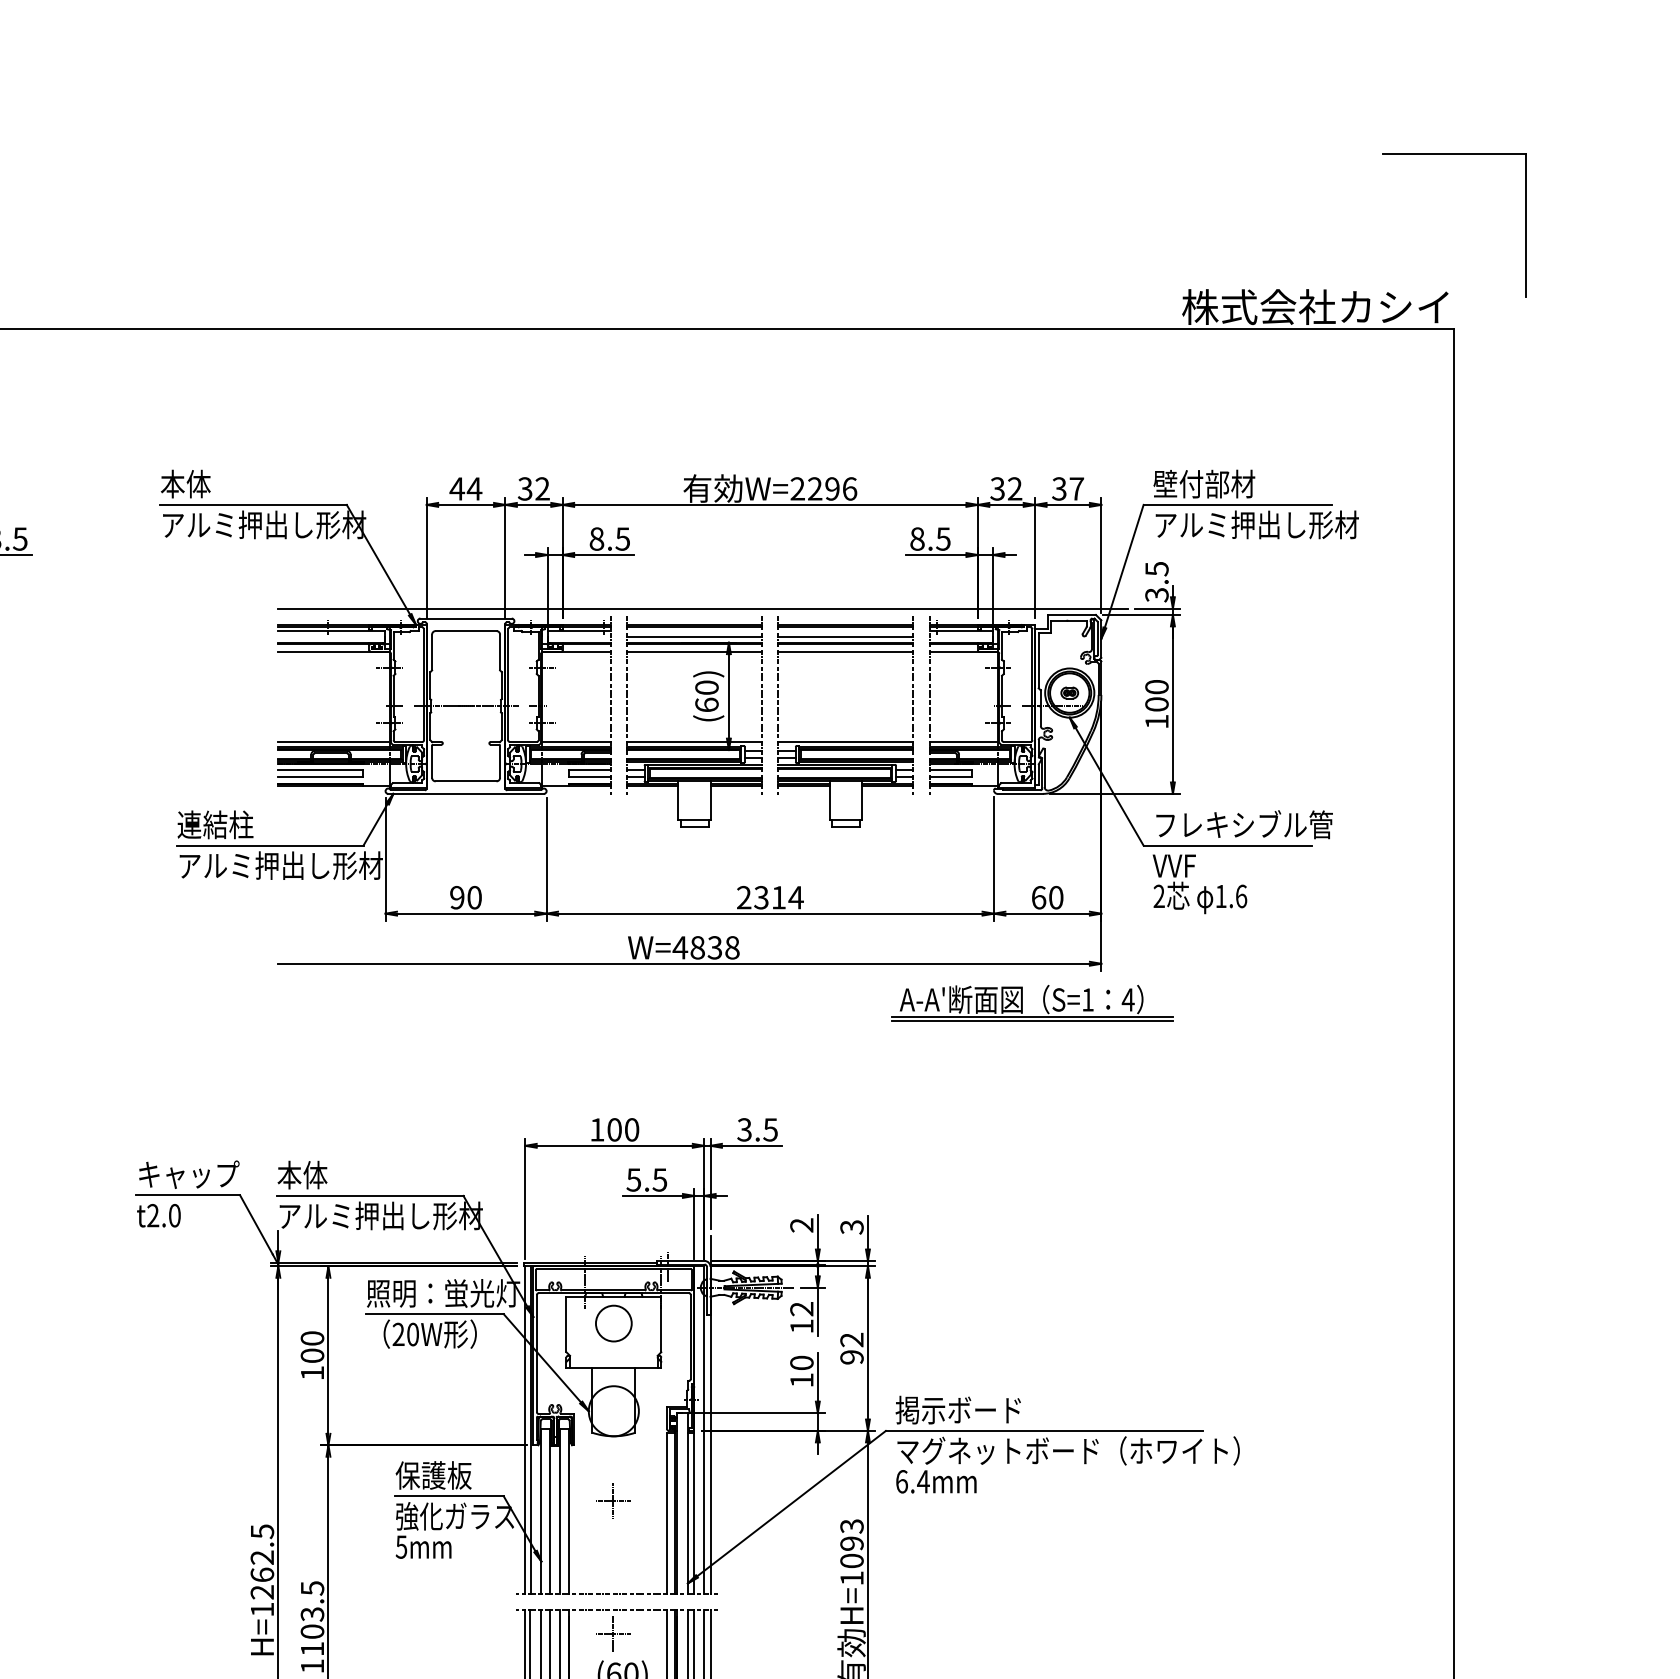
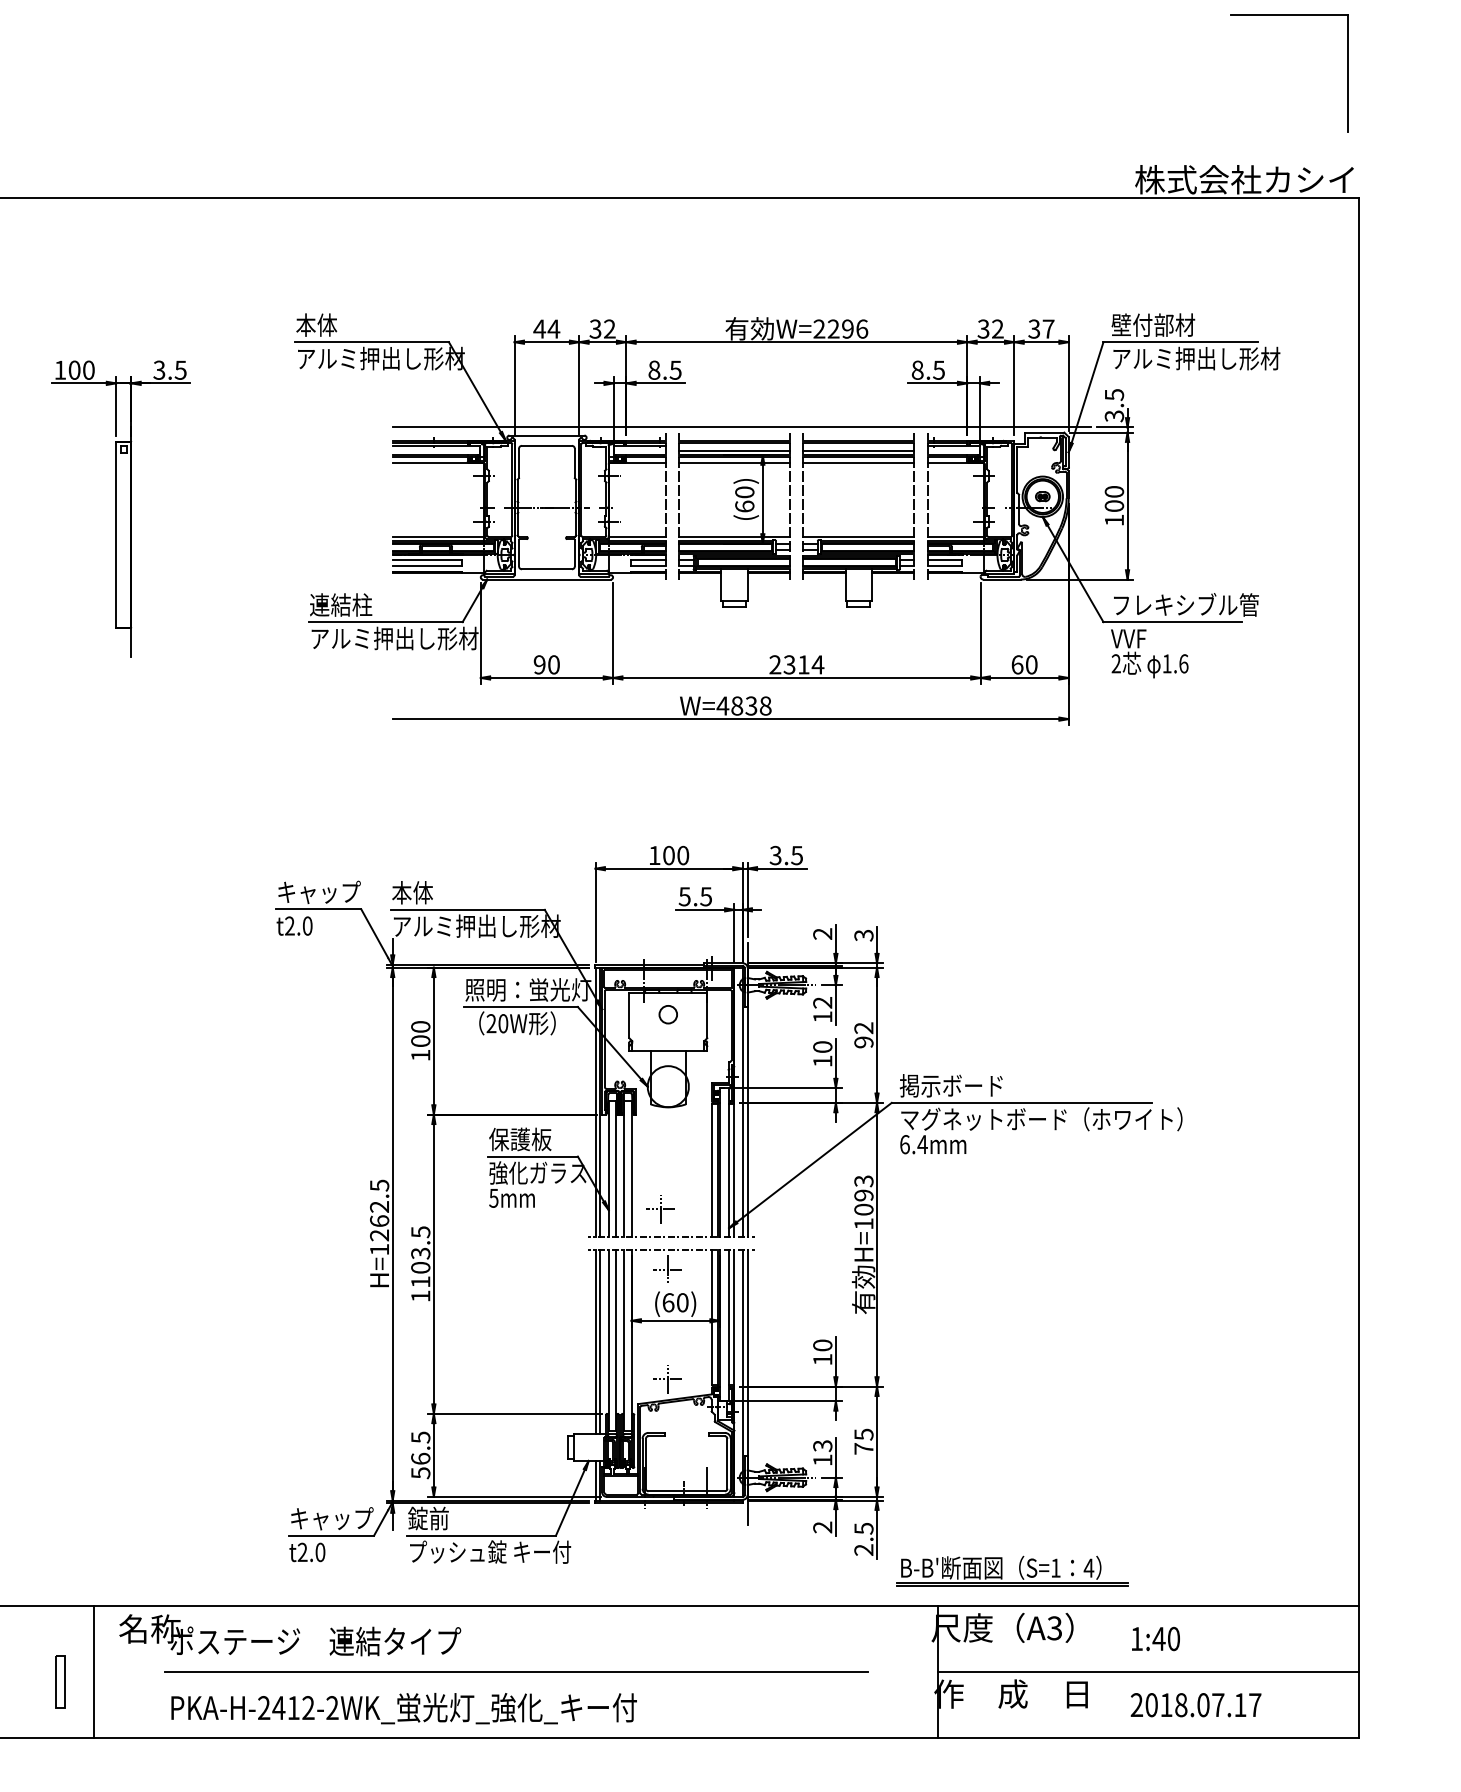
part: (1454, 154) -> (1289, 15), moved
part: (1023, 1003) -> (1004, 751), removed
circle: (614, 1323) -> (668, 1014), size x0.6
part: (612, 1501) -> (660, 1209), moved

